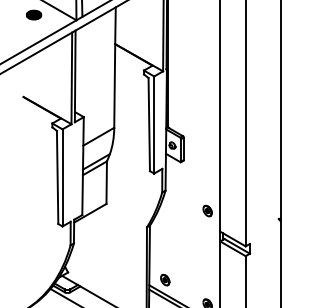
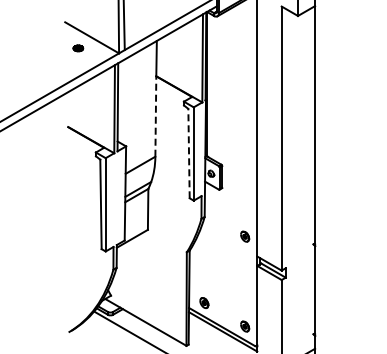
part: (34, 15) -> (78, 48), size x0.7
line: (114, 85) -> (155, 116), solid -> dashed
line: (149, 124) -> (189, 153), solid -> dashed

